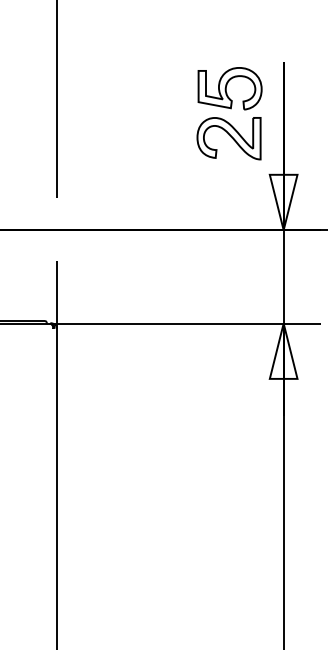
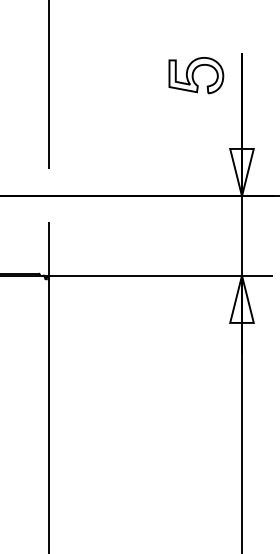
part: (228, 138) -> (194, 118), removed

